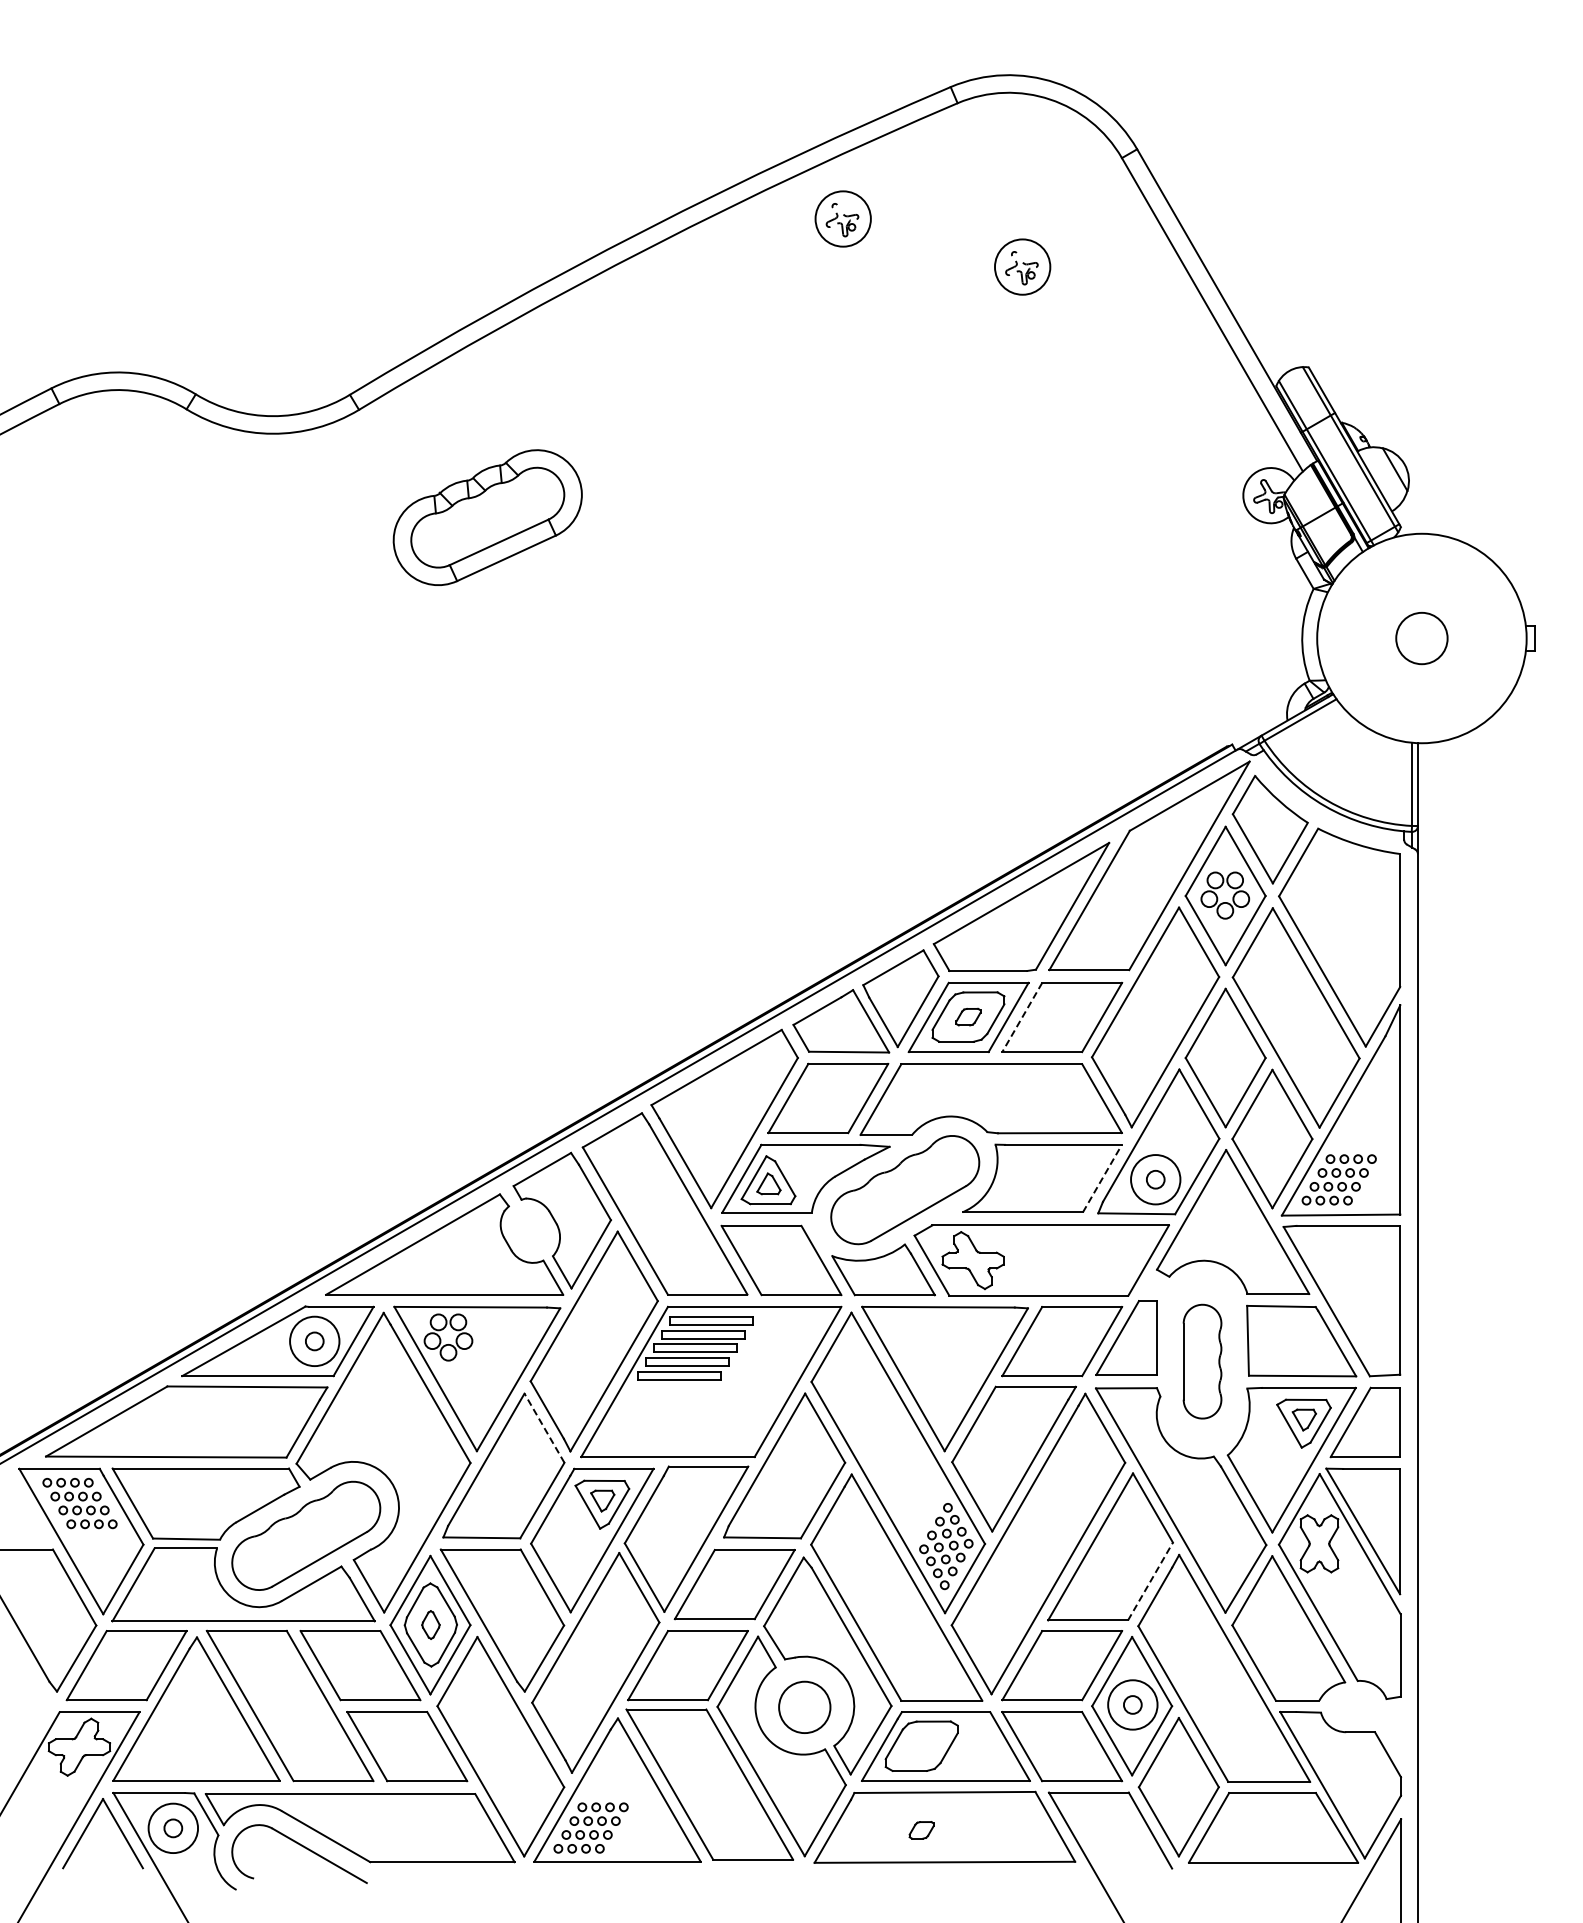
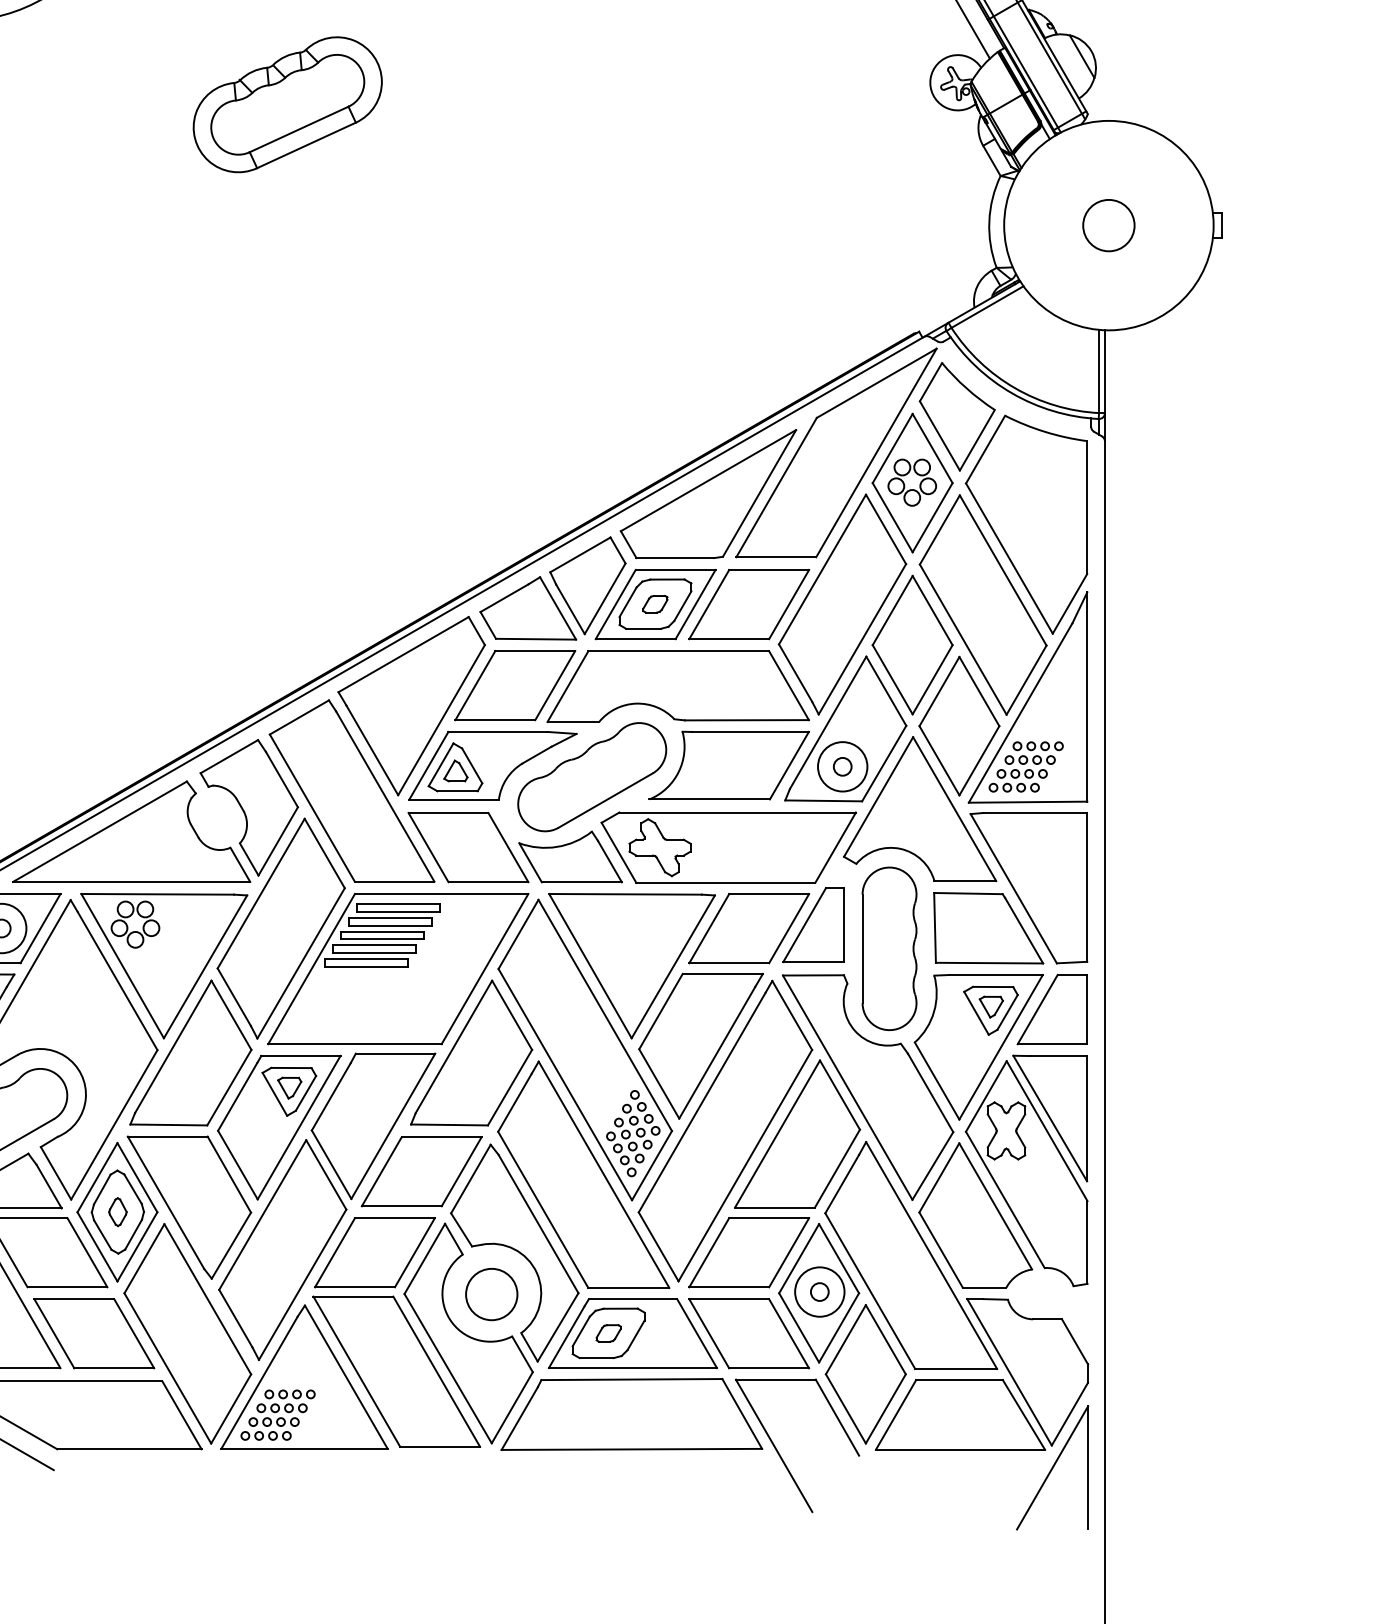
part: (487, 517) -> (287, 104), moved
line: (1022, 1017) -> (709, 604), dashed -> solid
line: (1102, 1178) -> (789, 765), dashed -> solid
part: (1202, 1361) -> (889, 948), size x1.43
line: (544, 1428) -> (231, 1015), dashed -> solid
line: (1150, 1581) -> (837, 1168), dashed -> solid
part: (921, 1830) -> (608, 1333), moved

